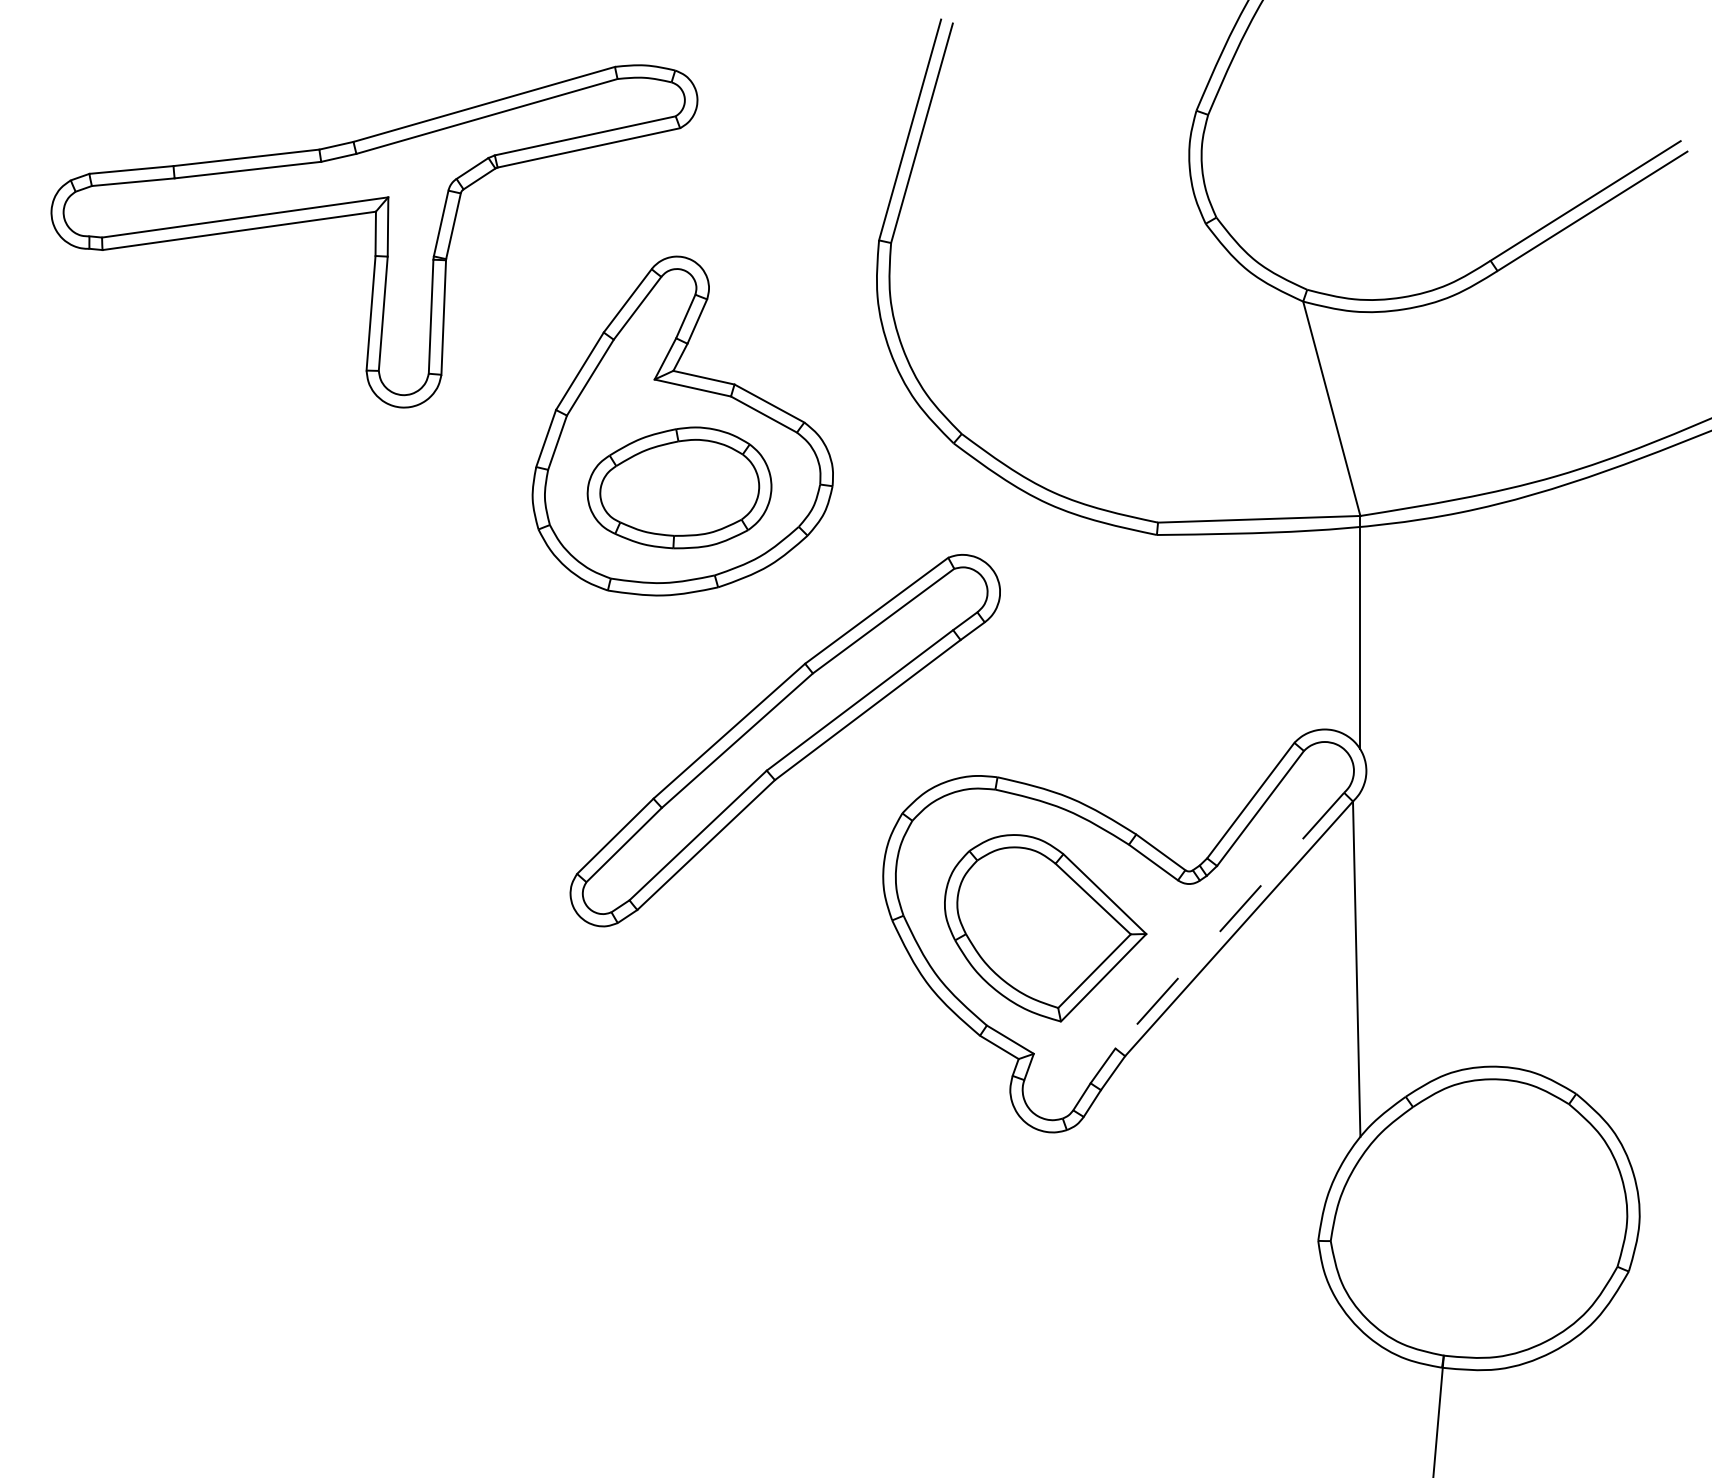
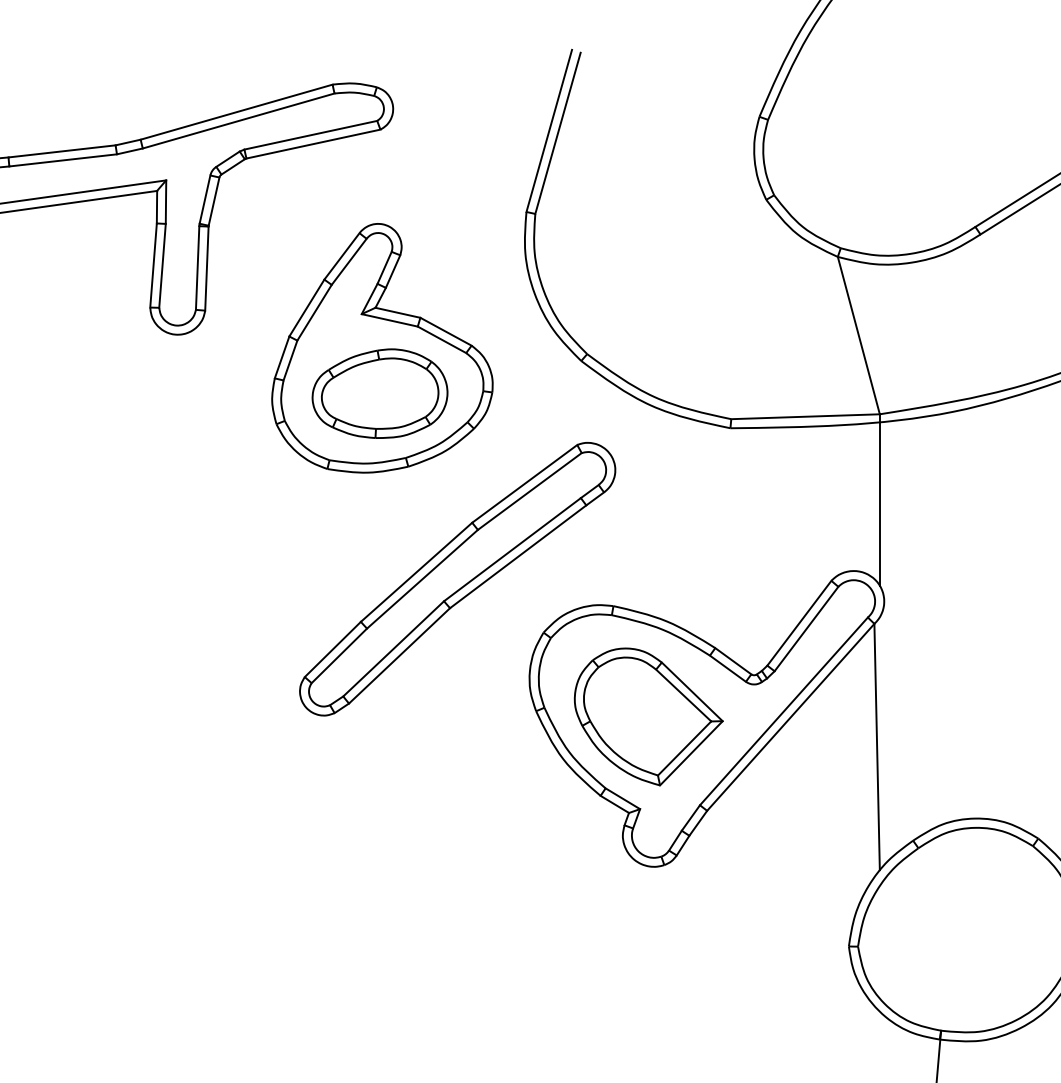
line: (1229, 920) -> (783, 711), dashed -> solid

